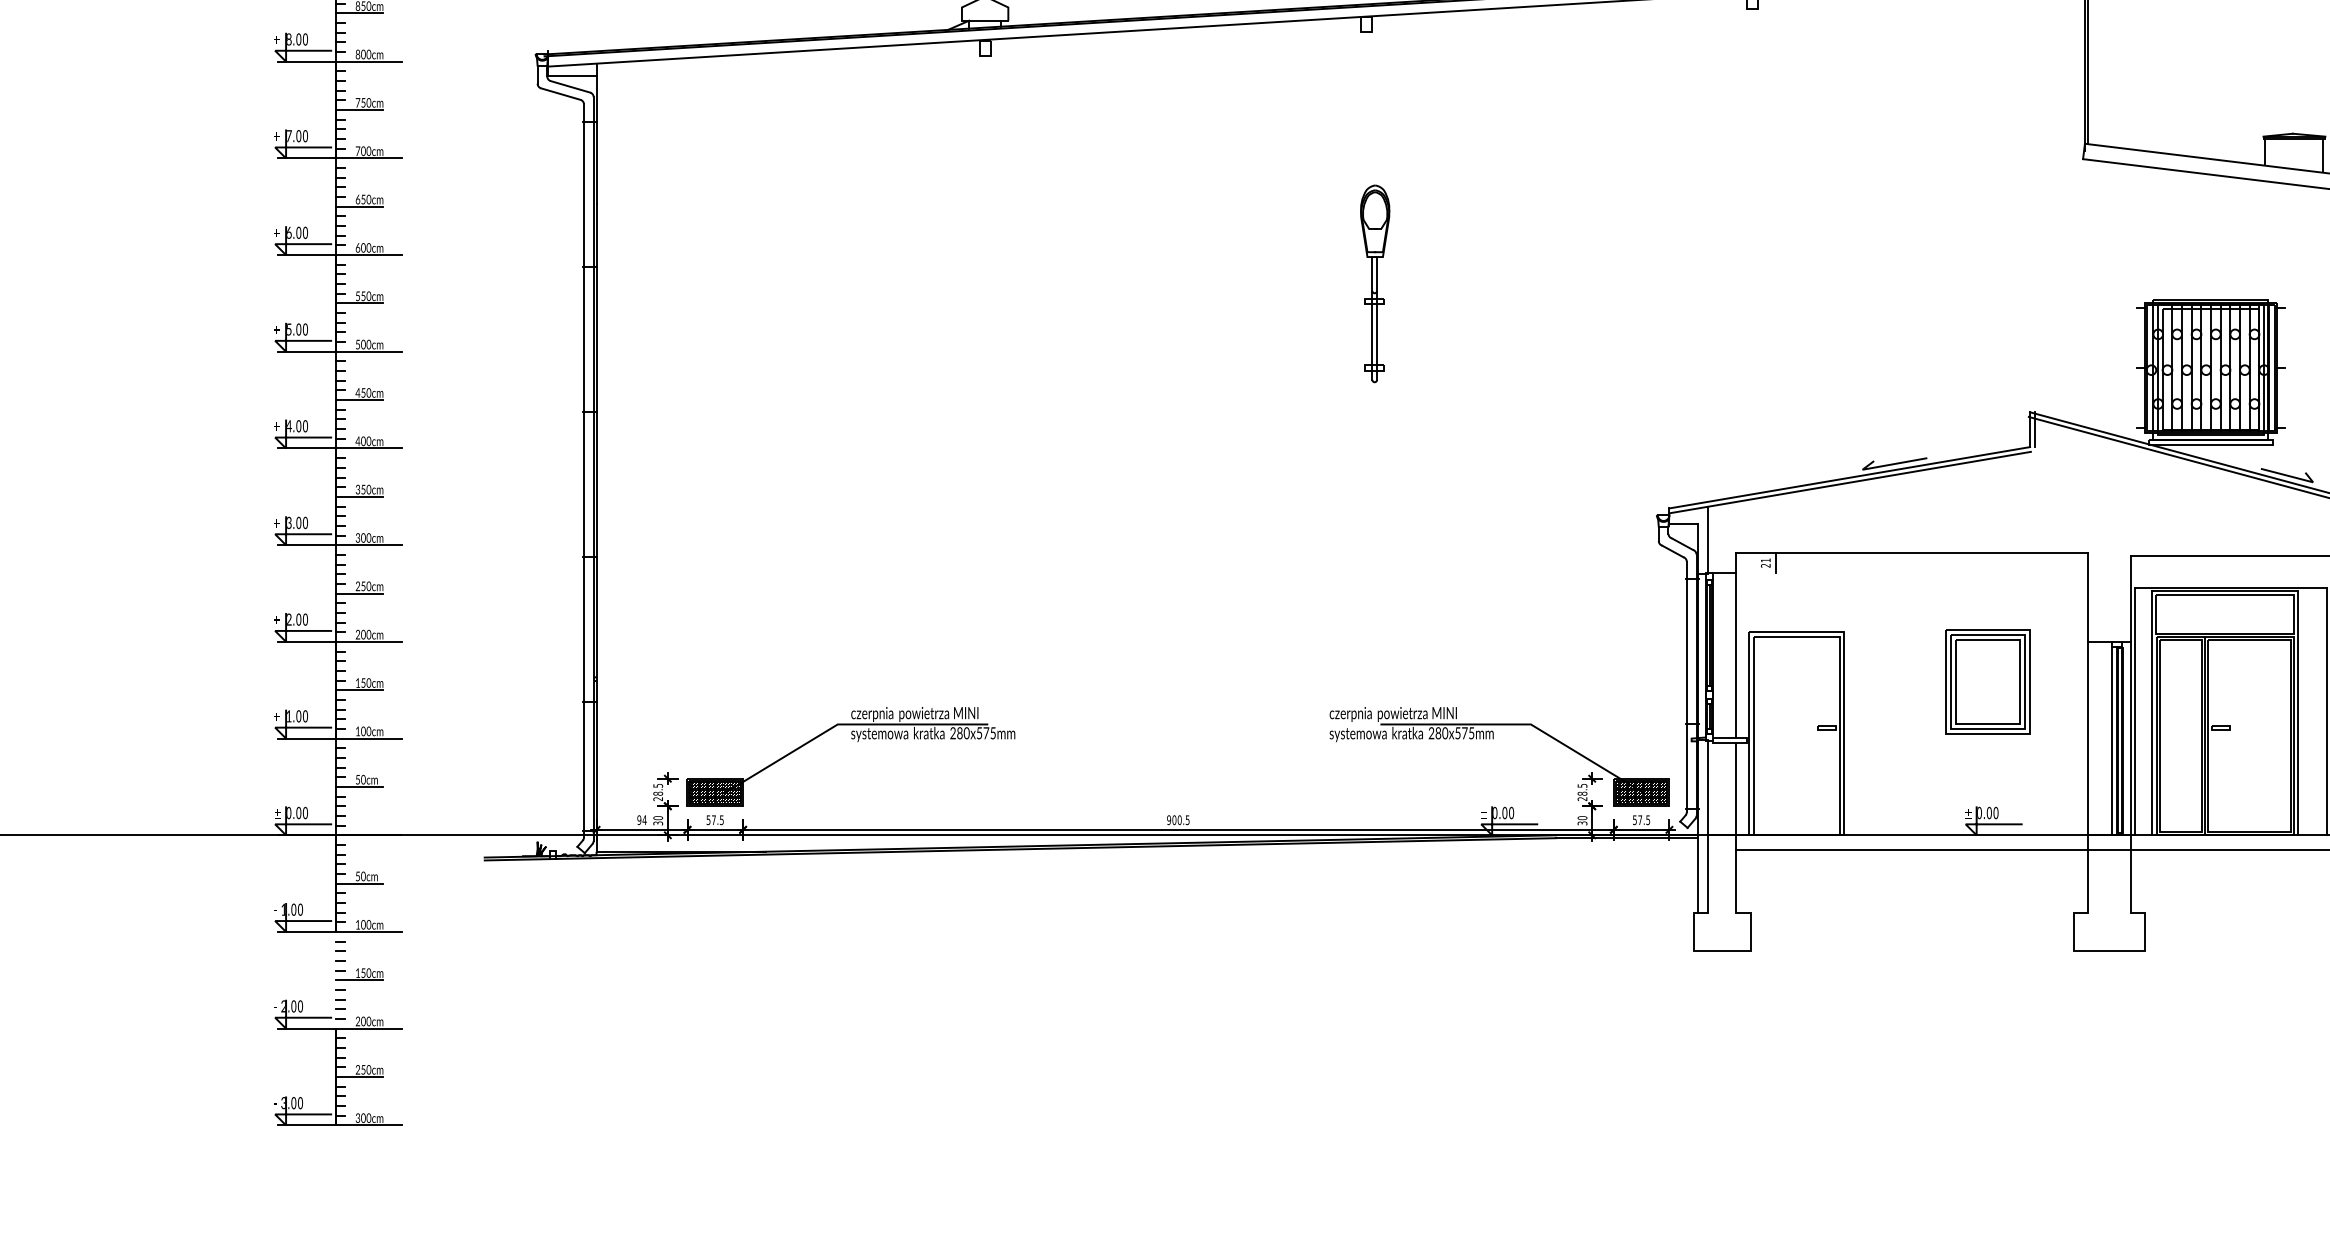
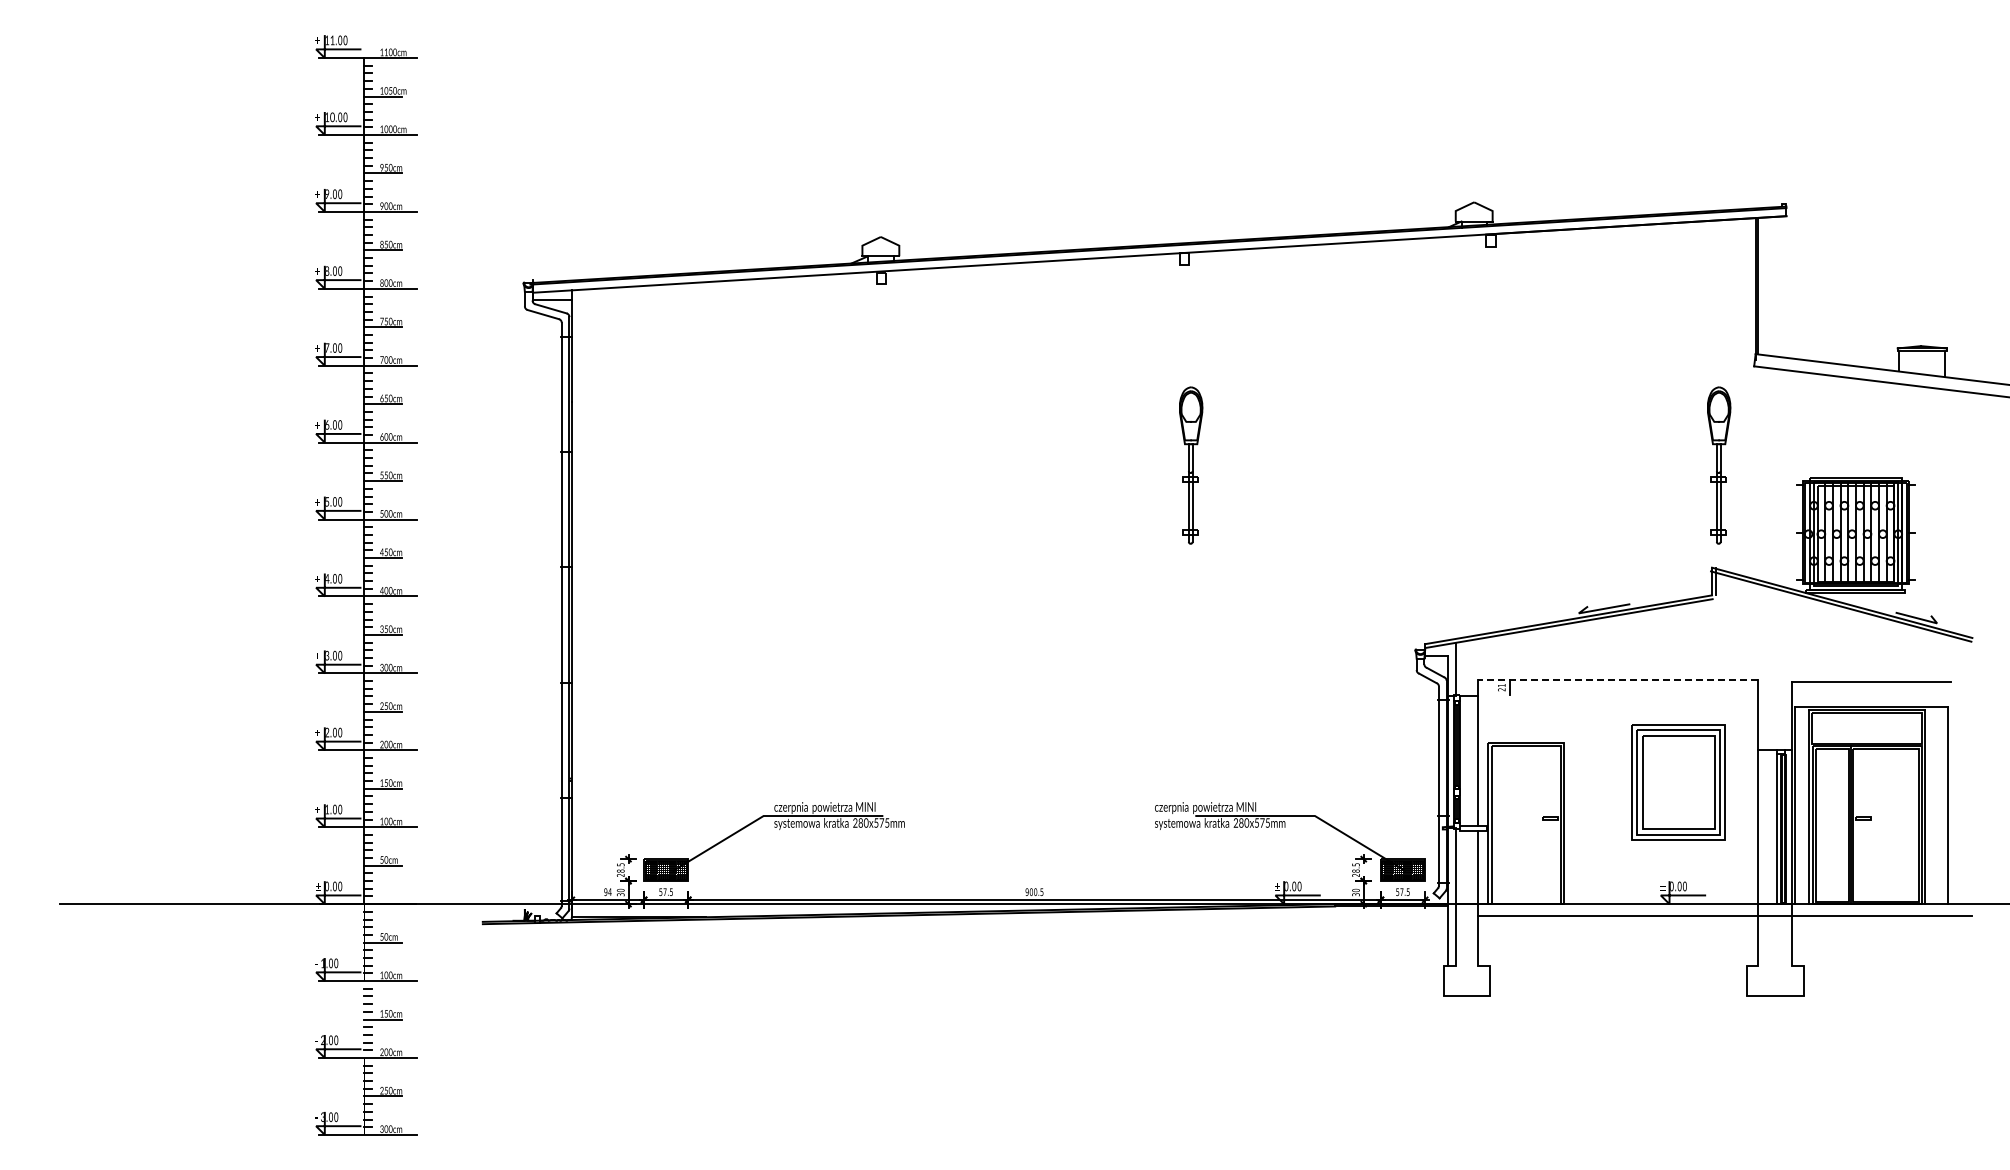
part: (2039, 283) -> (1719, 465), added
line: (1912, 552) -> (1618, 679), solid -> dashed
part: (1987, 681) -> (1678, 781), size x1.4

